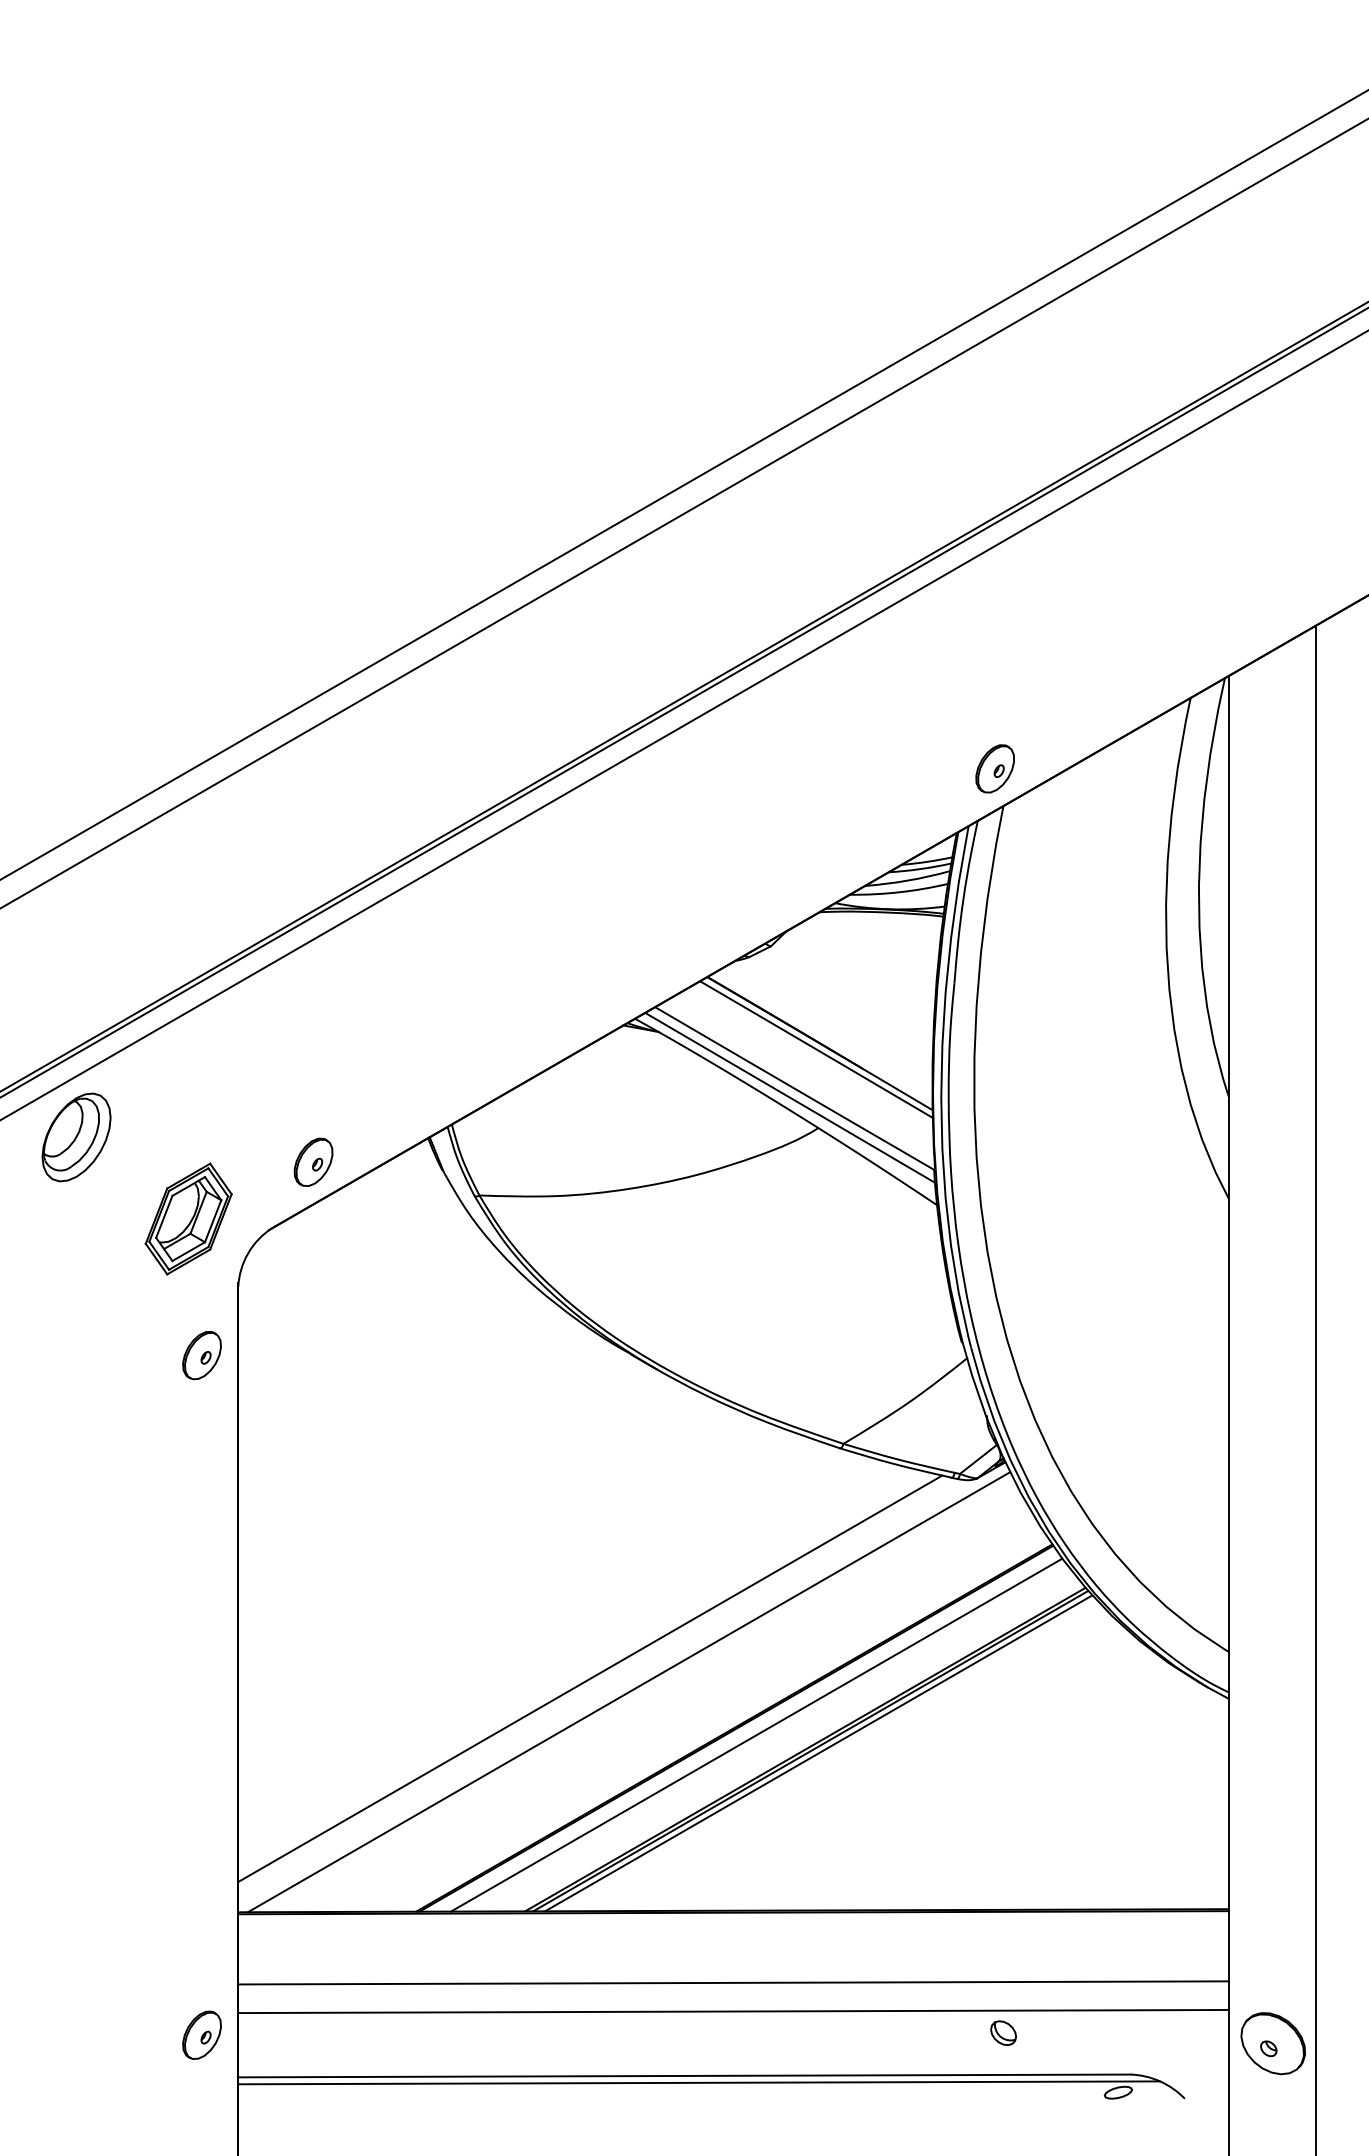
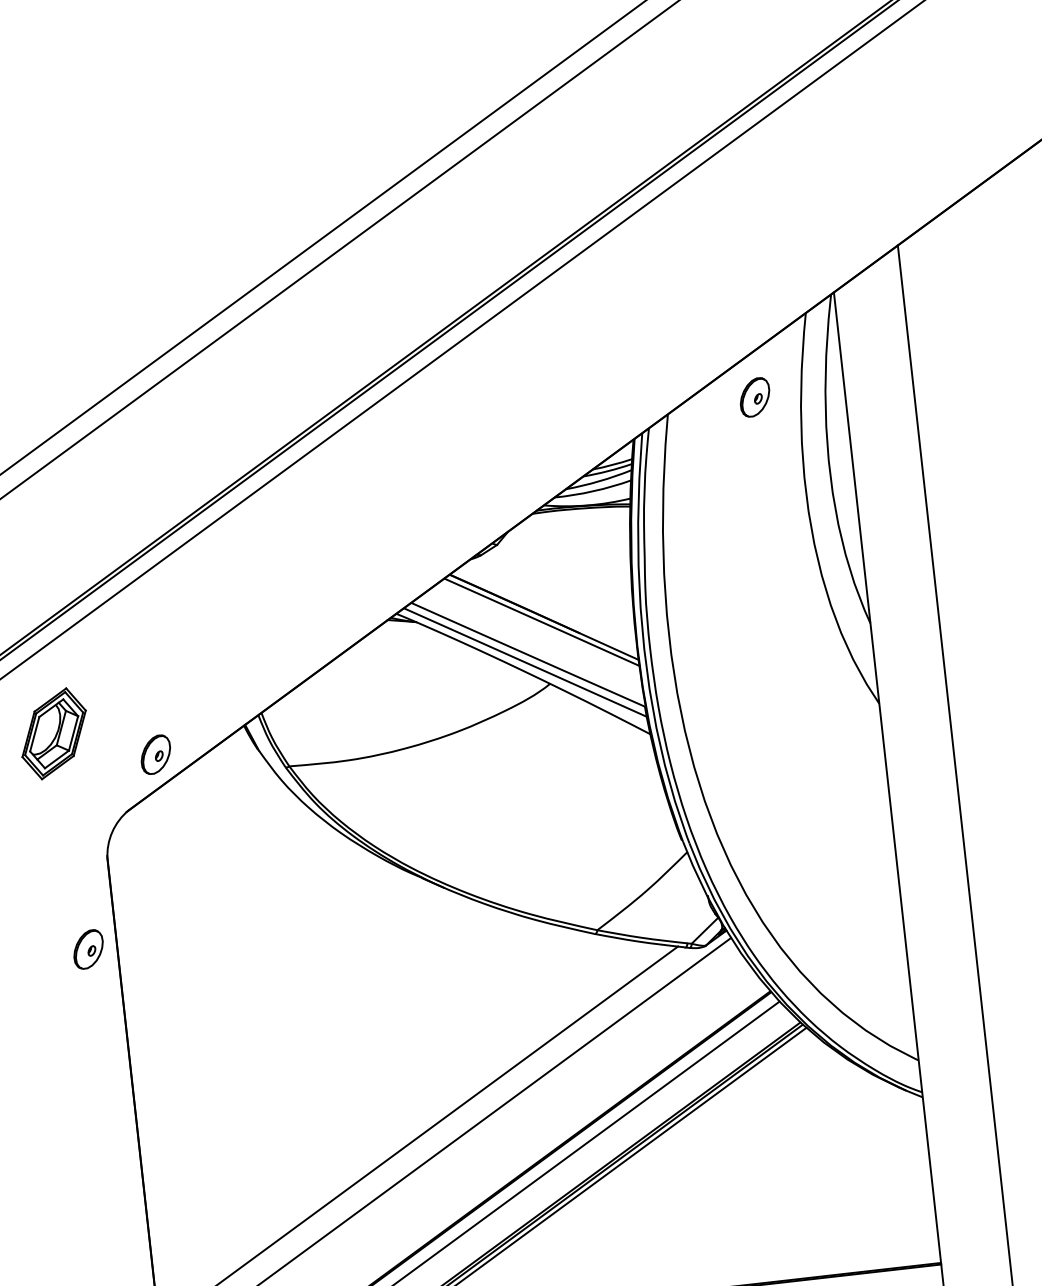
part: (994, 768) -> (754, 397), moved
part: (188, 1218) -> (53, 733), moved
part: (201, 1355) -> (88, 949), moved

